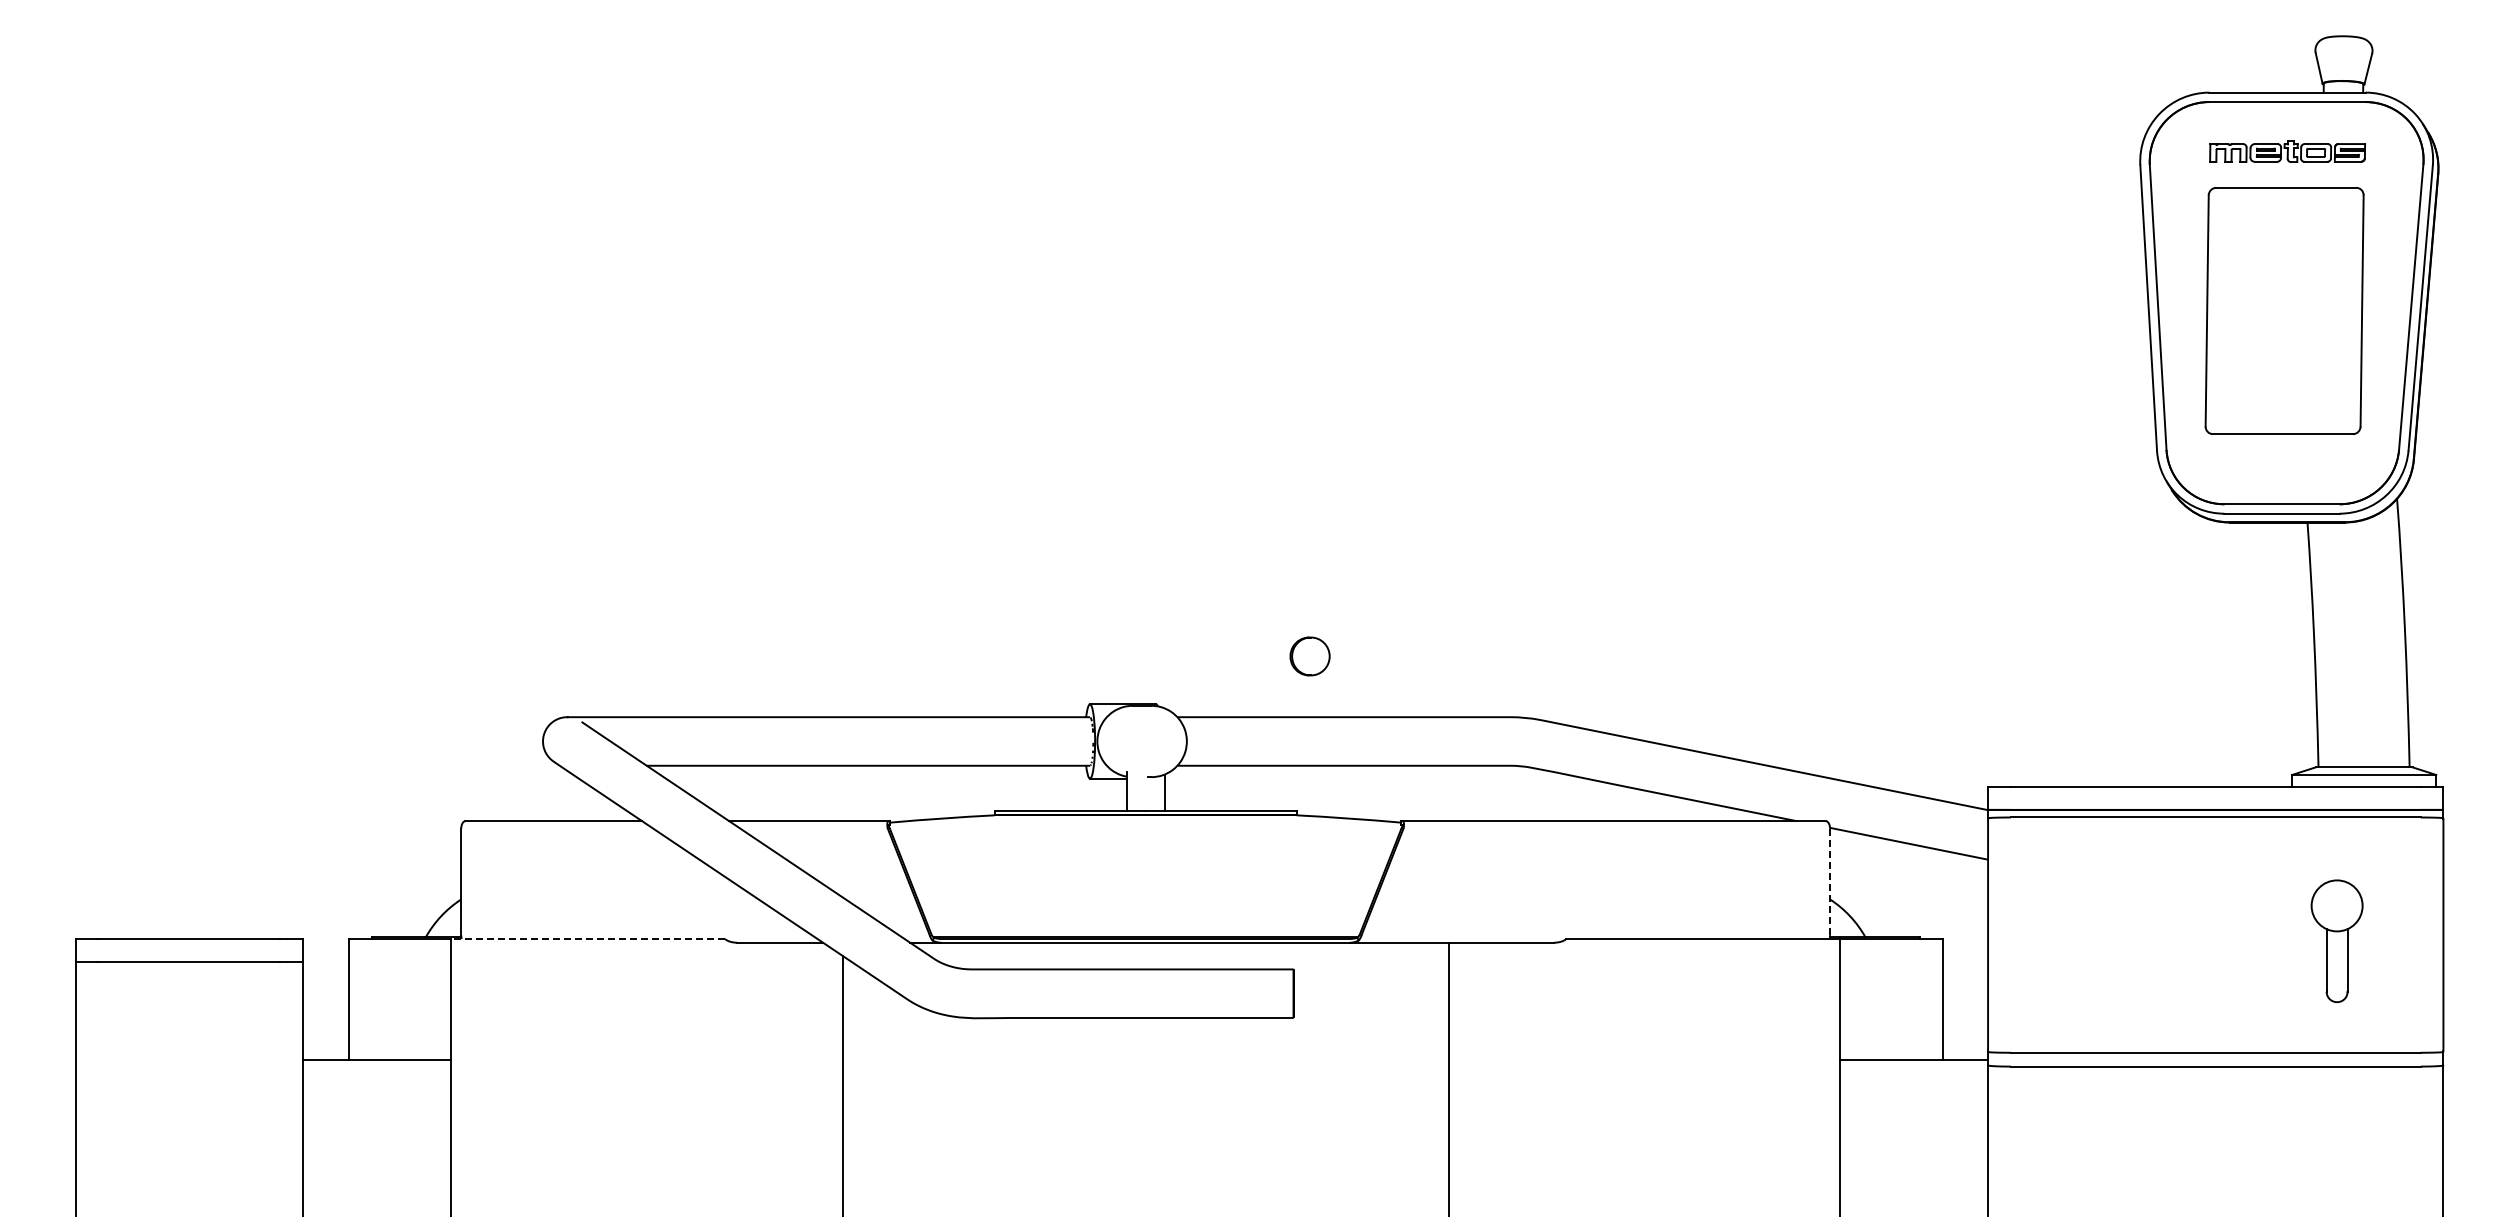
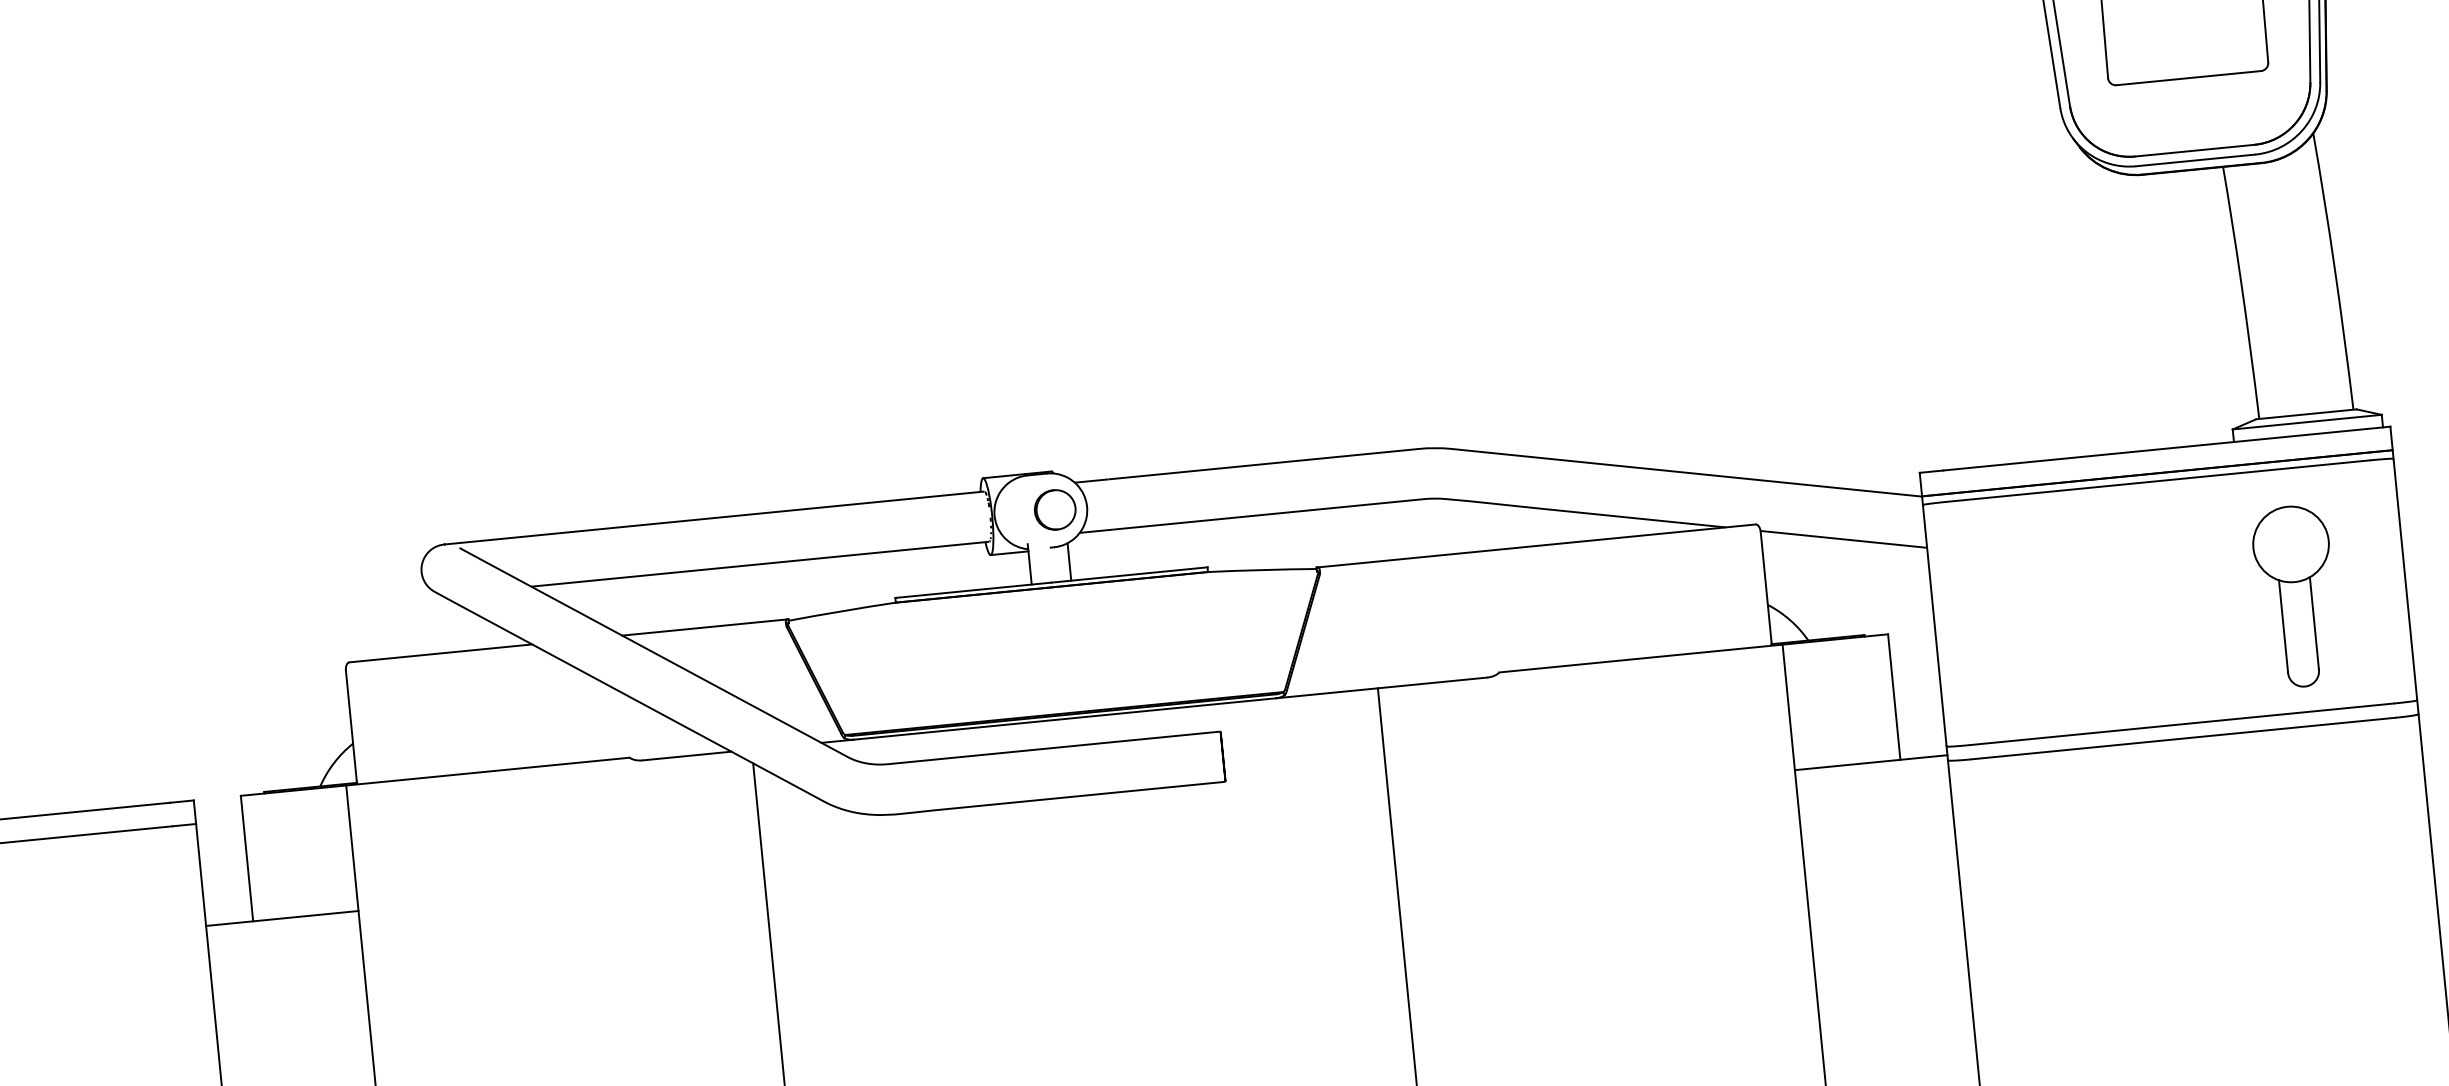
part: (1309, 656) -> (1054, 510), moved
line: (1830, 882) -> (1766, 587), dashed -> solid
line: (587, 938) -> (487, 771), dashed -> solid
part: (2336, 941) -> (2295, 597), size x1.43

